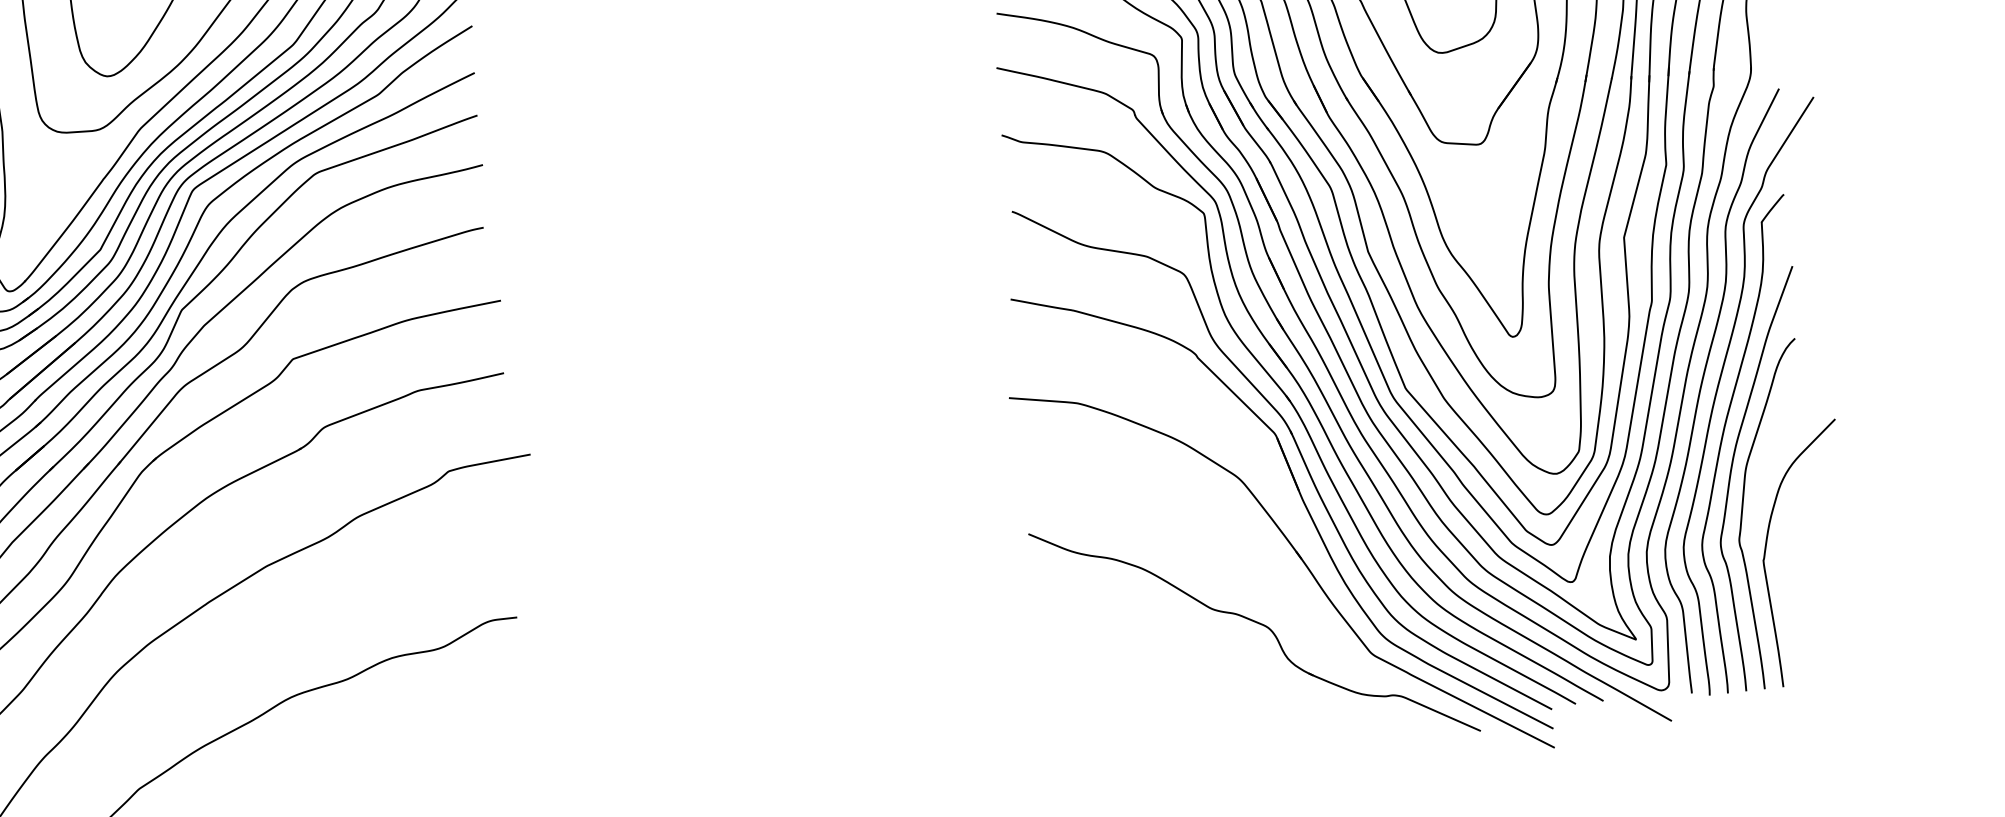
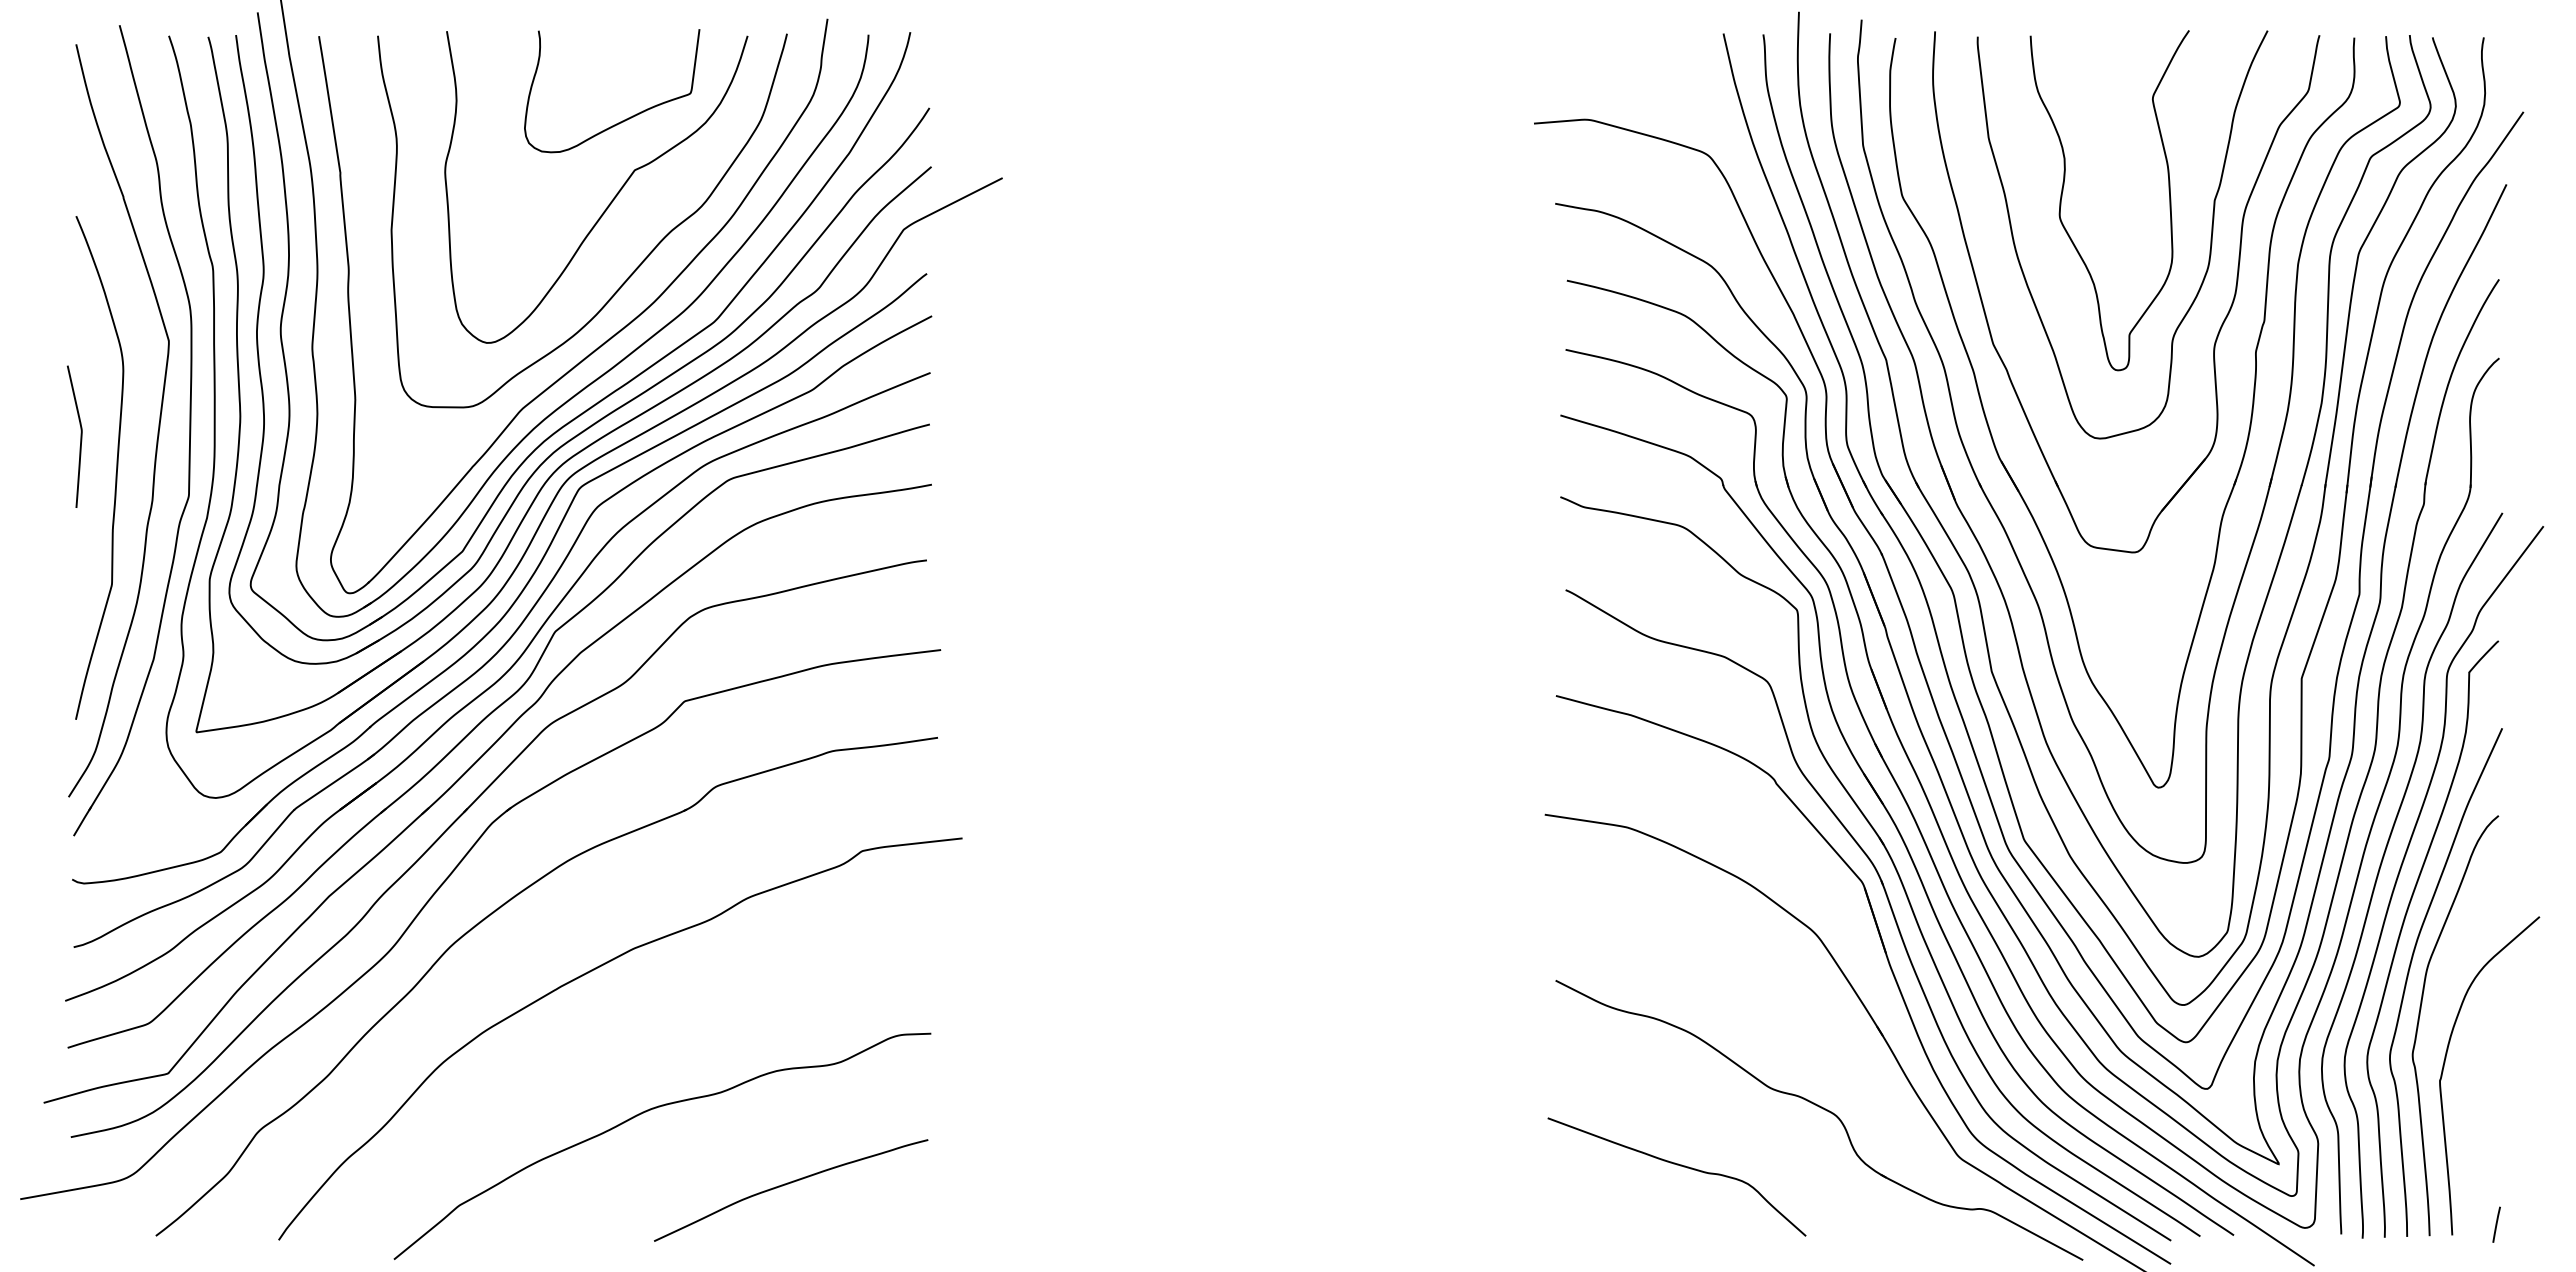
line: (1819, 675) -> (2496, 1224), added
curve: (1143, 679) -> (1680, 1166), added
curve: (409, 750) -> (788, 1184), added

